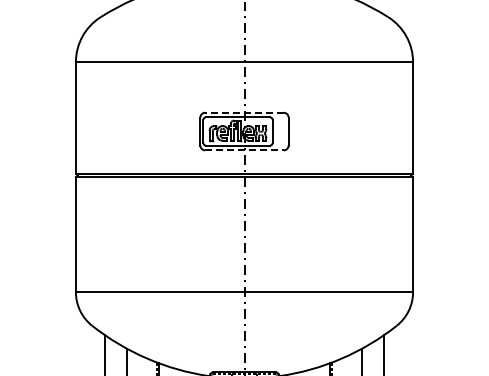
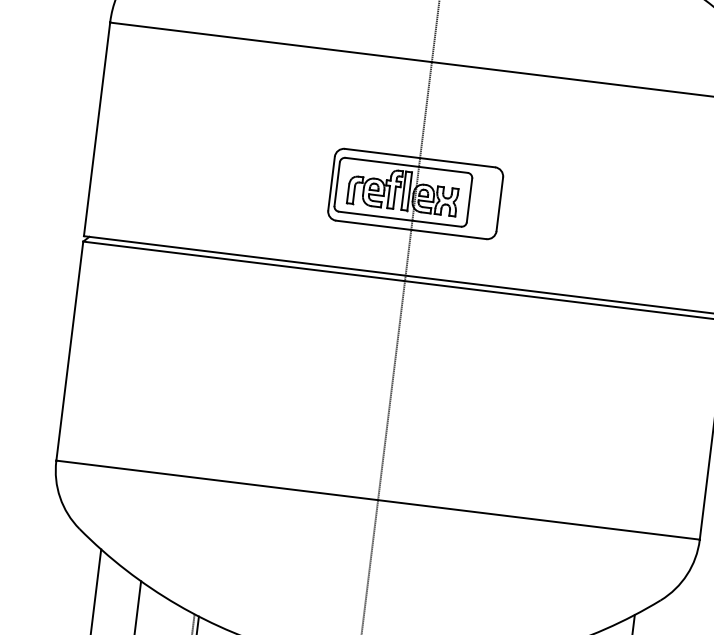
line: (244, 112) -> (420, 157), dashed -> solid
line: (244, 150) -> (411, 230), dashed -> solid

